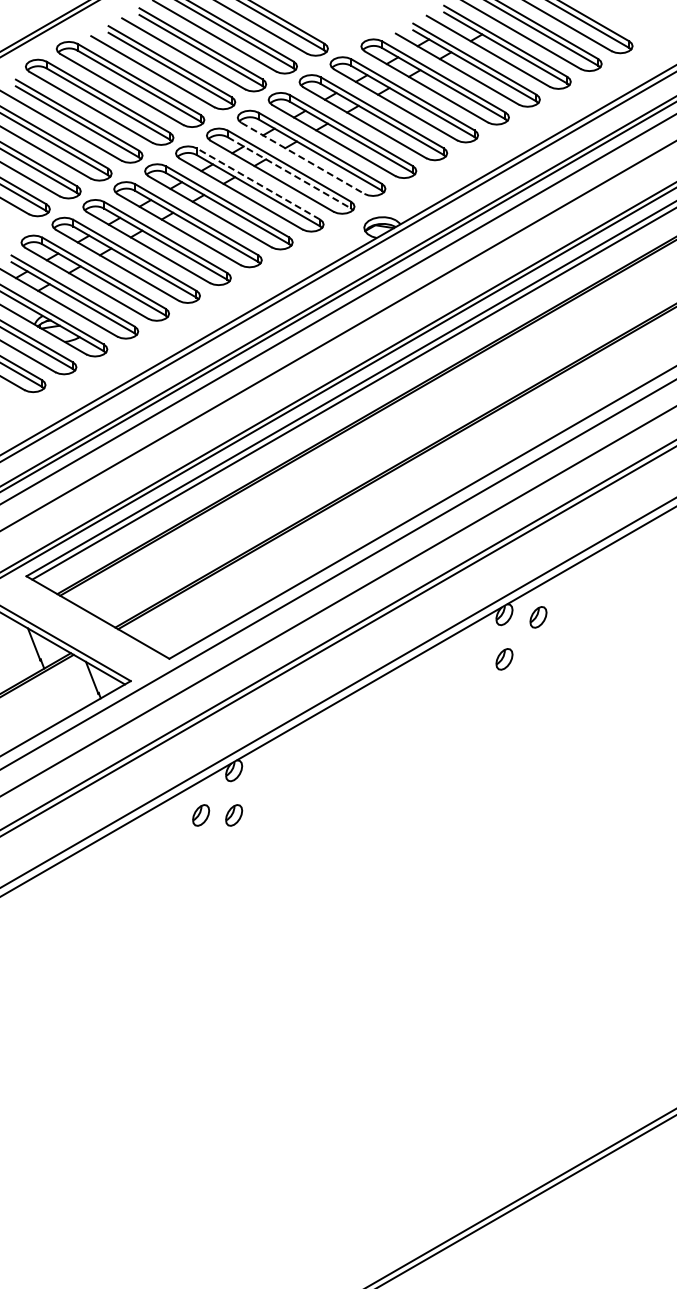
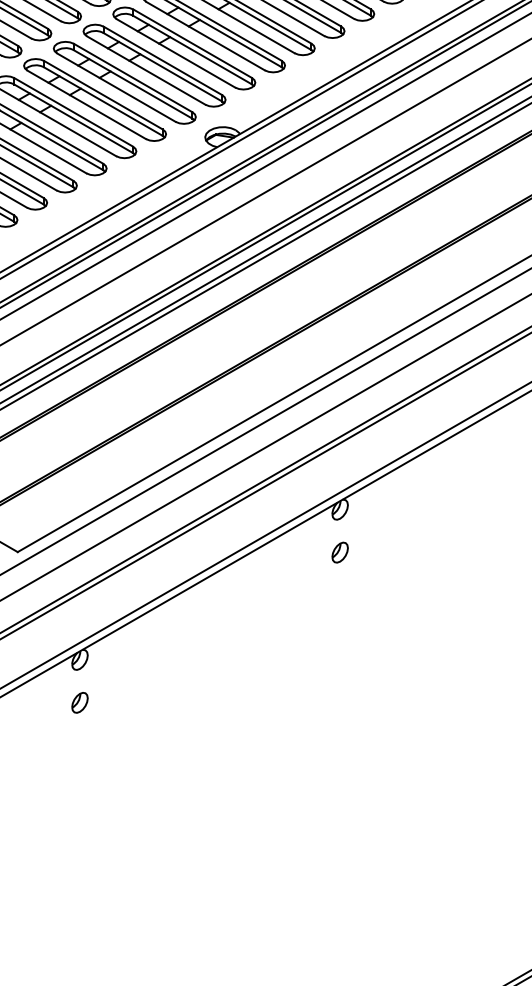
line: (303, 158) -> (146, 70), dashed -> solid
line: (289, 173) -> (133, 85), dashed -> solid
line: (258, 183) -> (103, 94), dashed -> solid
part: (538, 617) -> (372, 512), removed
part: (201, 815) -> (48, 702), removed

